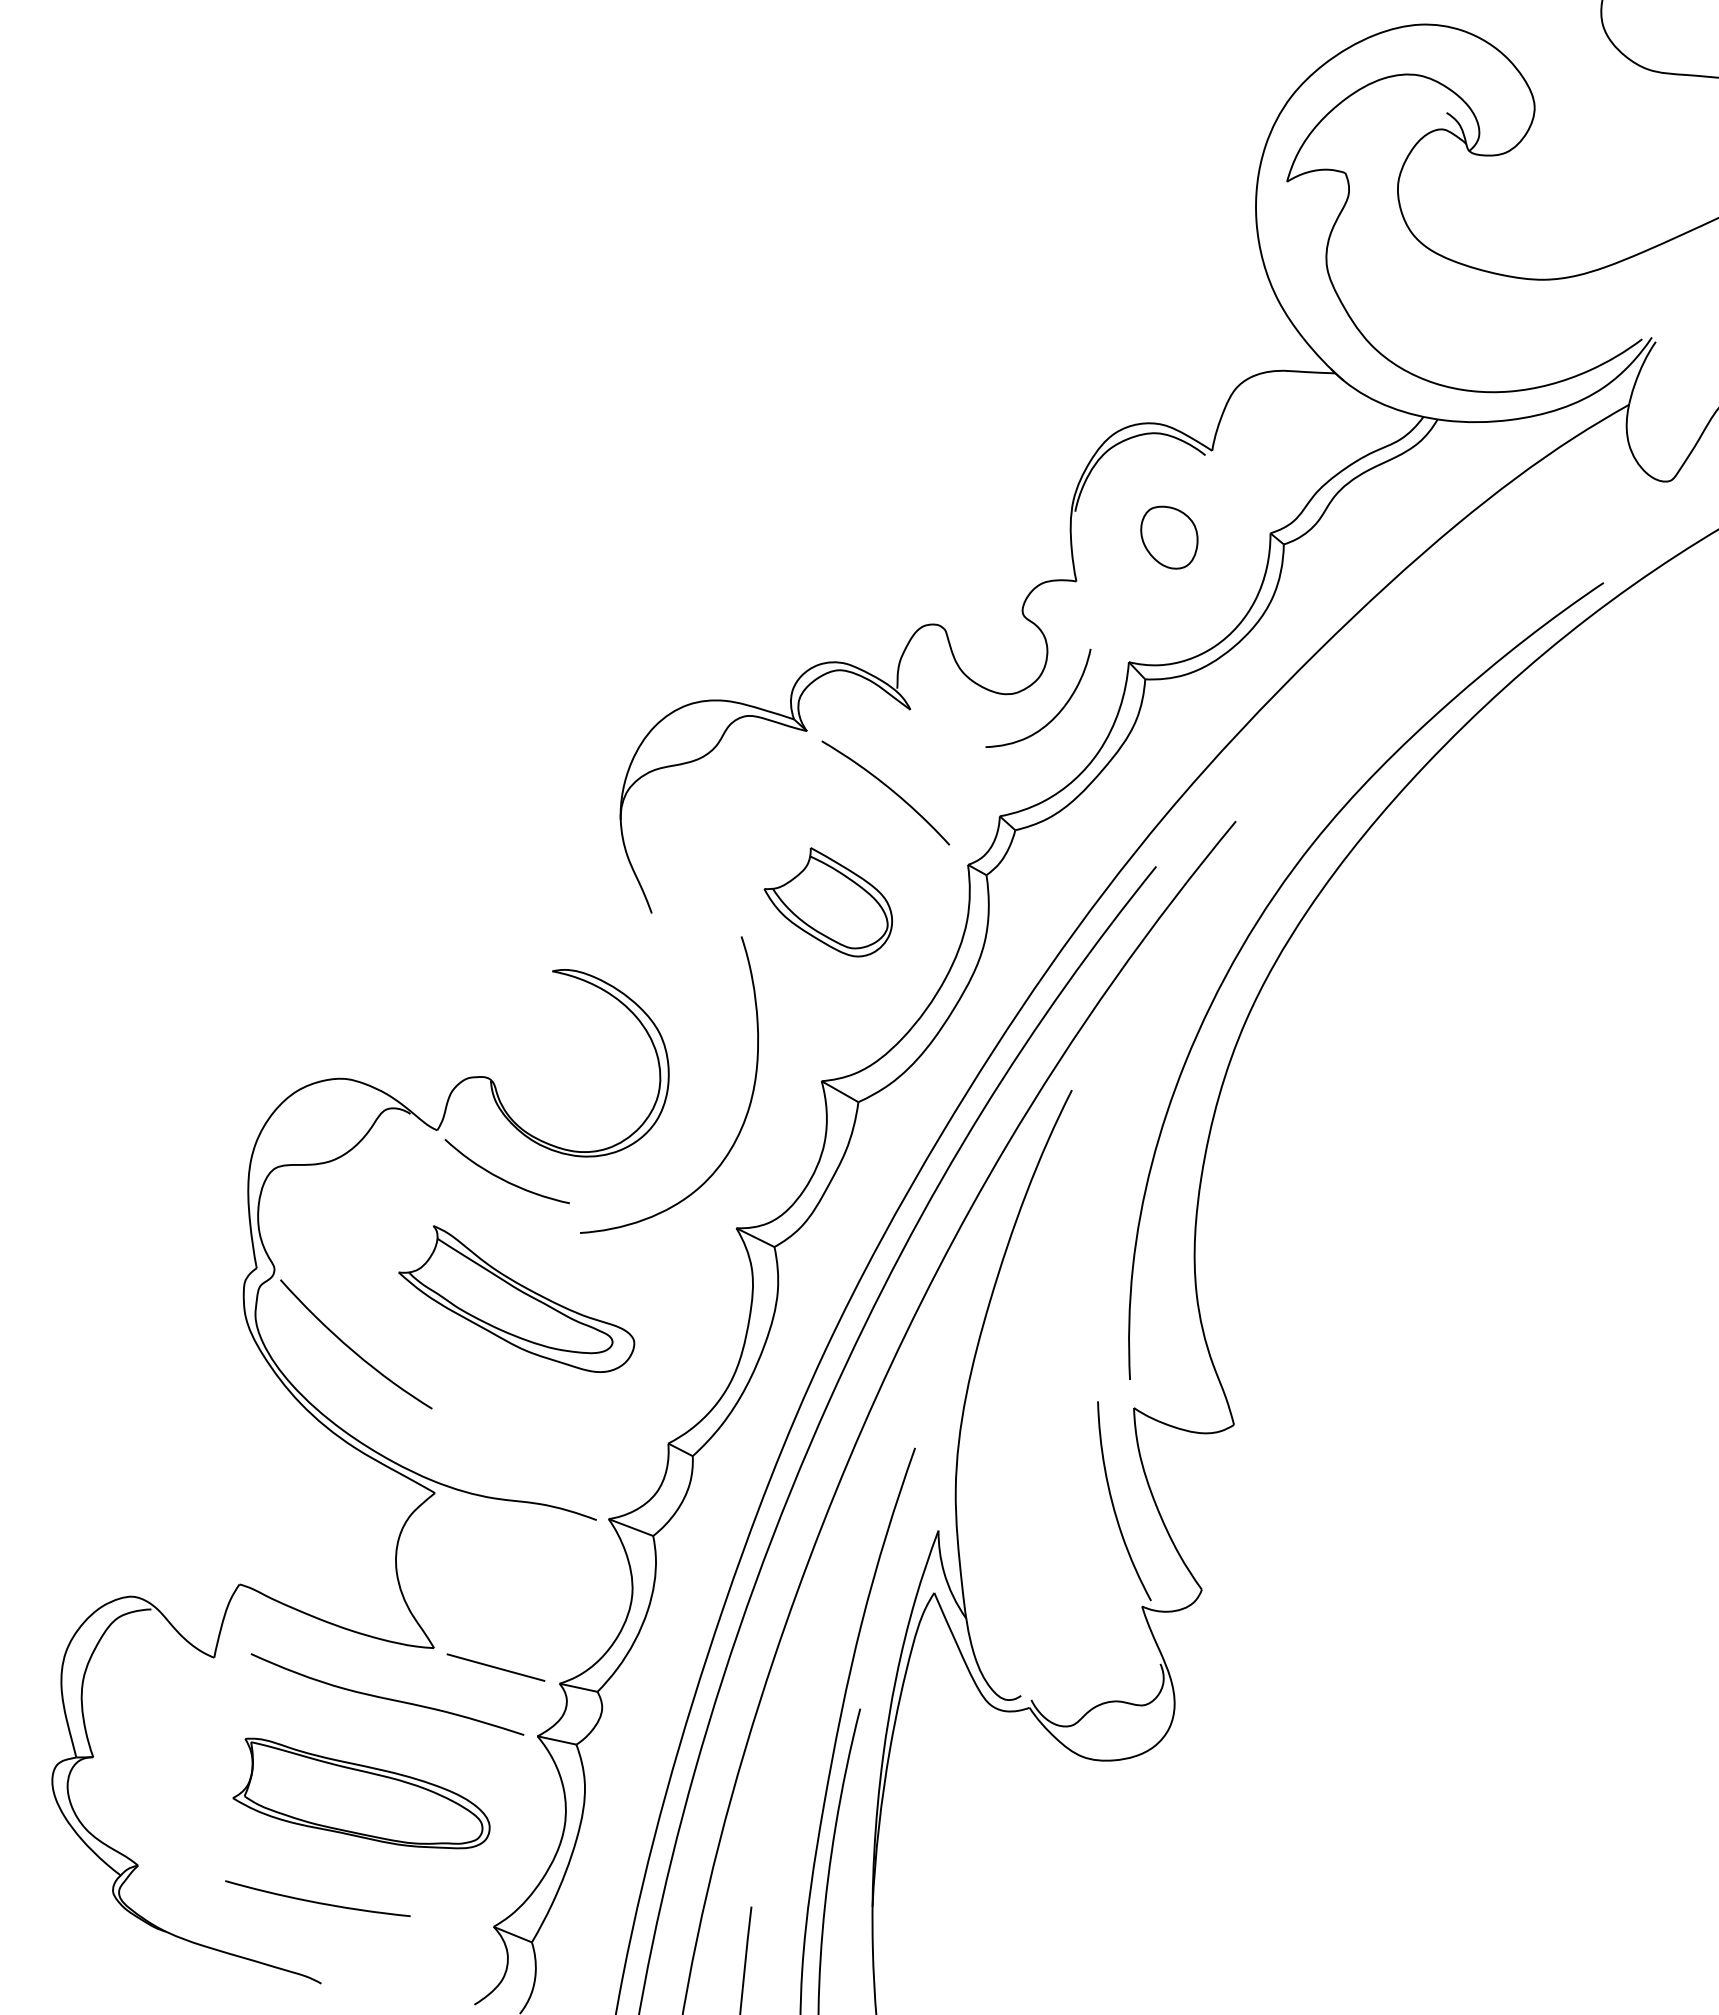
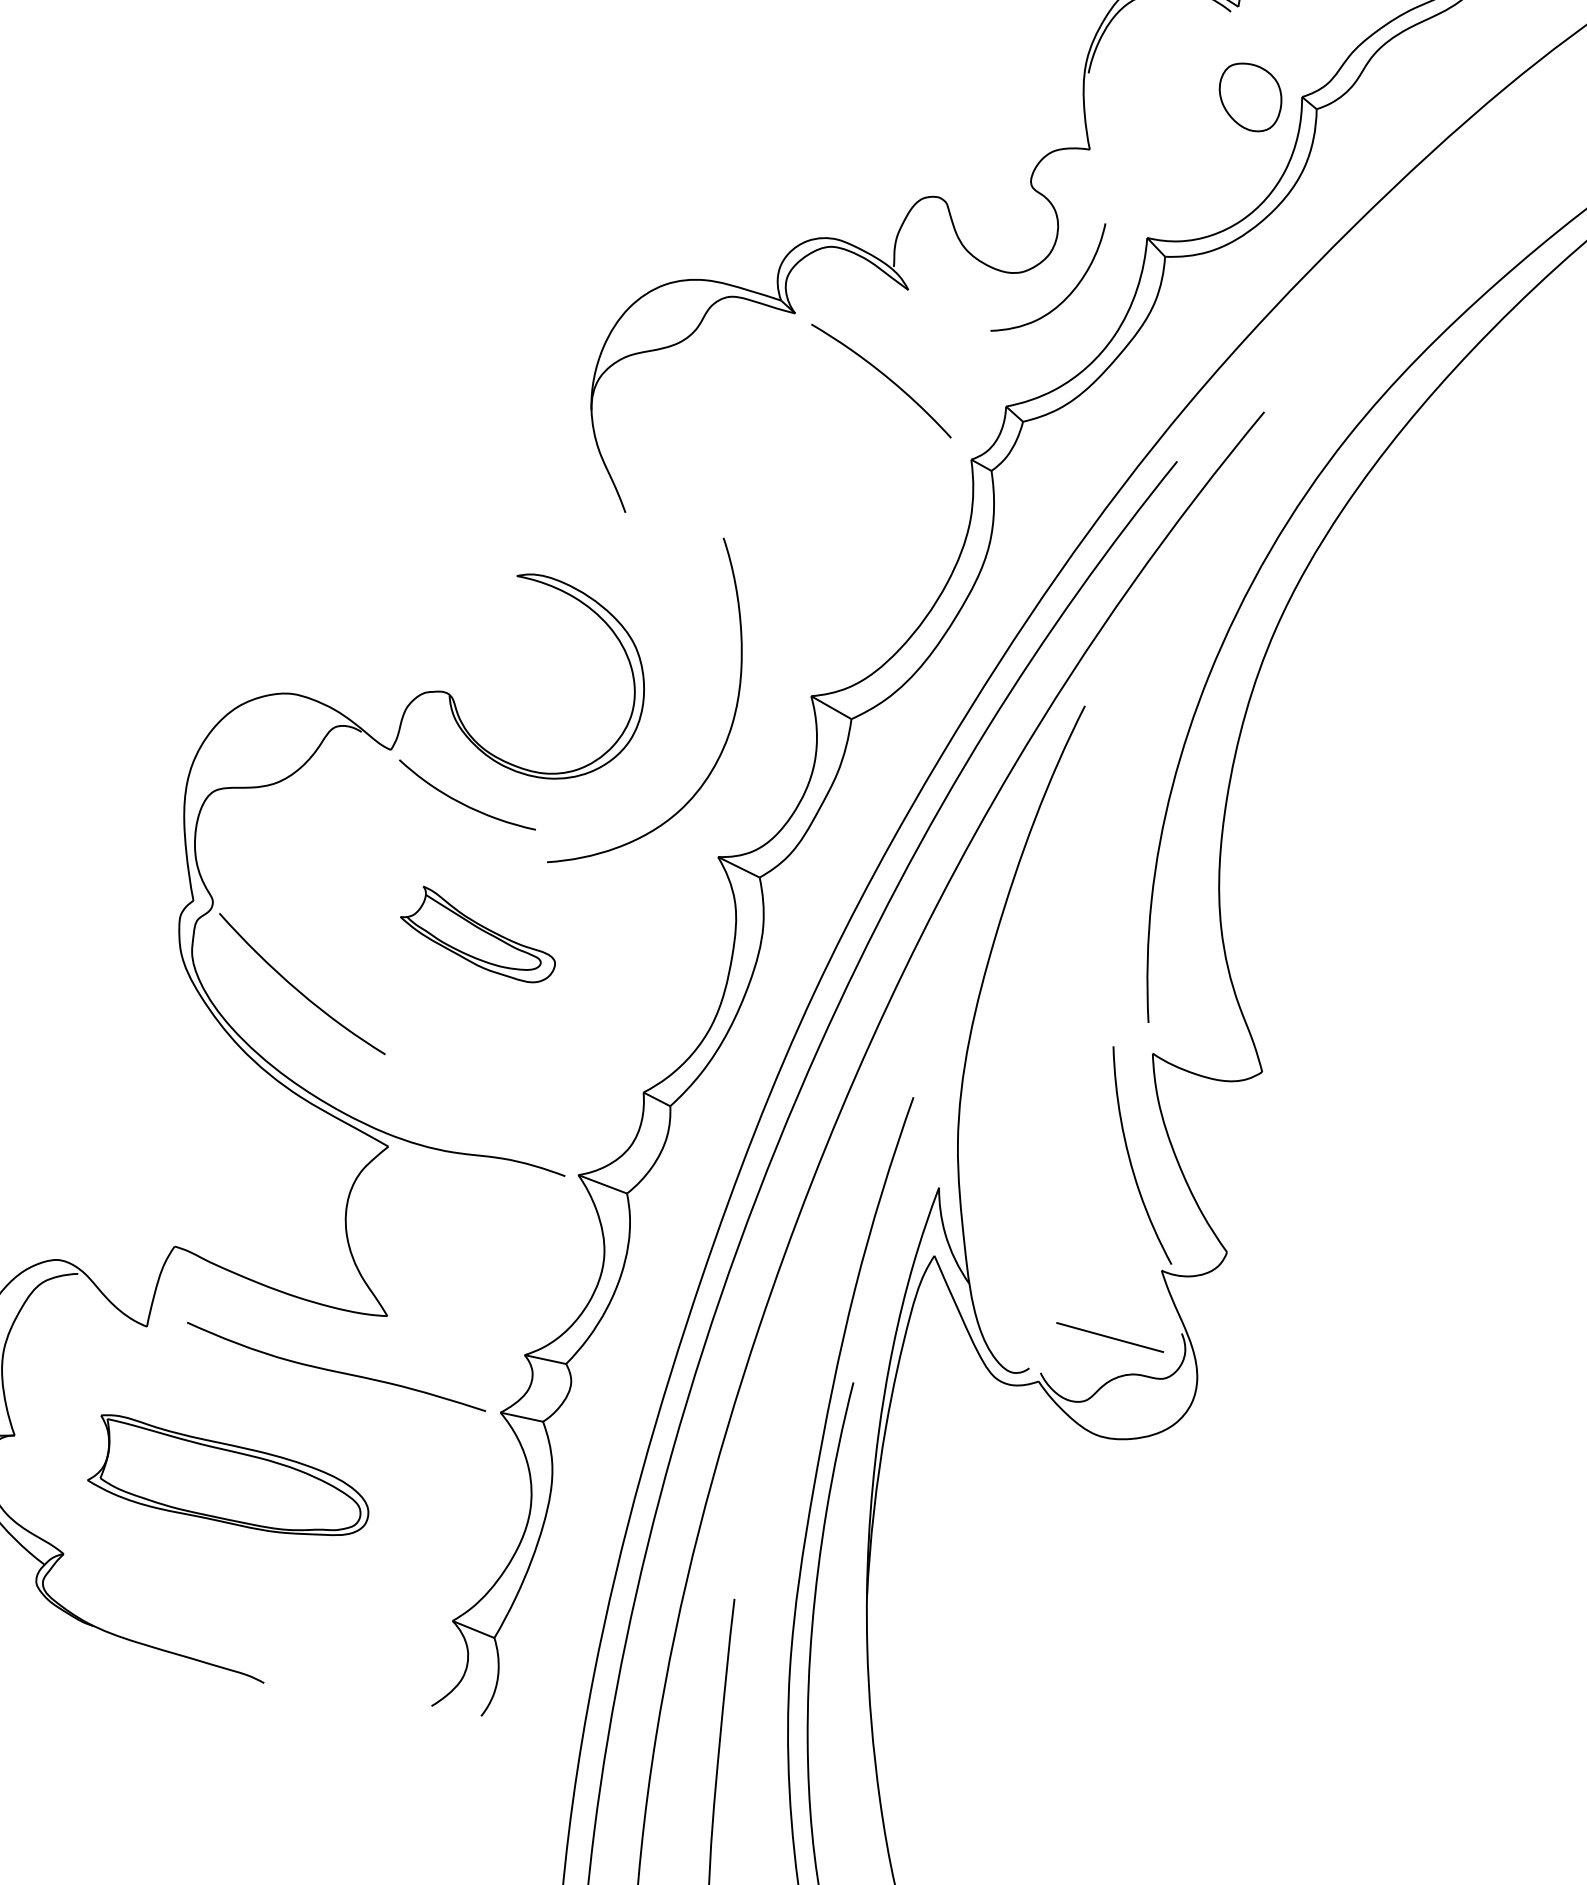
part: (1169, 537) -> (1250, 97), moved
part: (827, 902) -> (817, 500), removed
part: (516, 1298) -> (477, 933), size x0.6
line: (495, 1667) -> (1109, 1337), moved
part: (361, 1793) -> (228, 1475), moved
curve: (317, 1901) -> (259, 1593), removed

